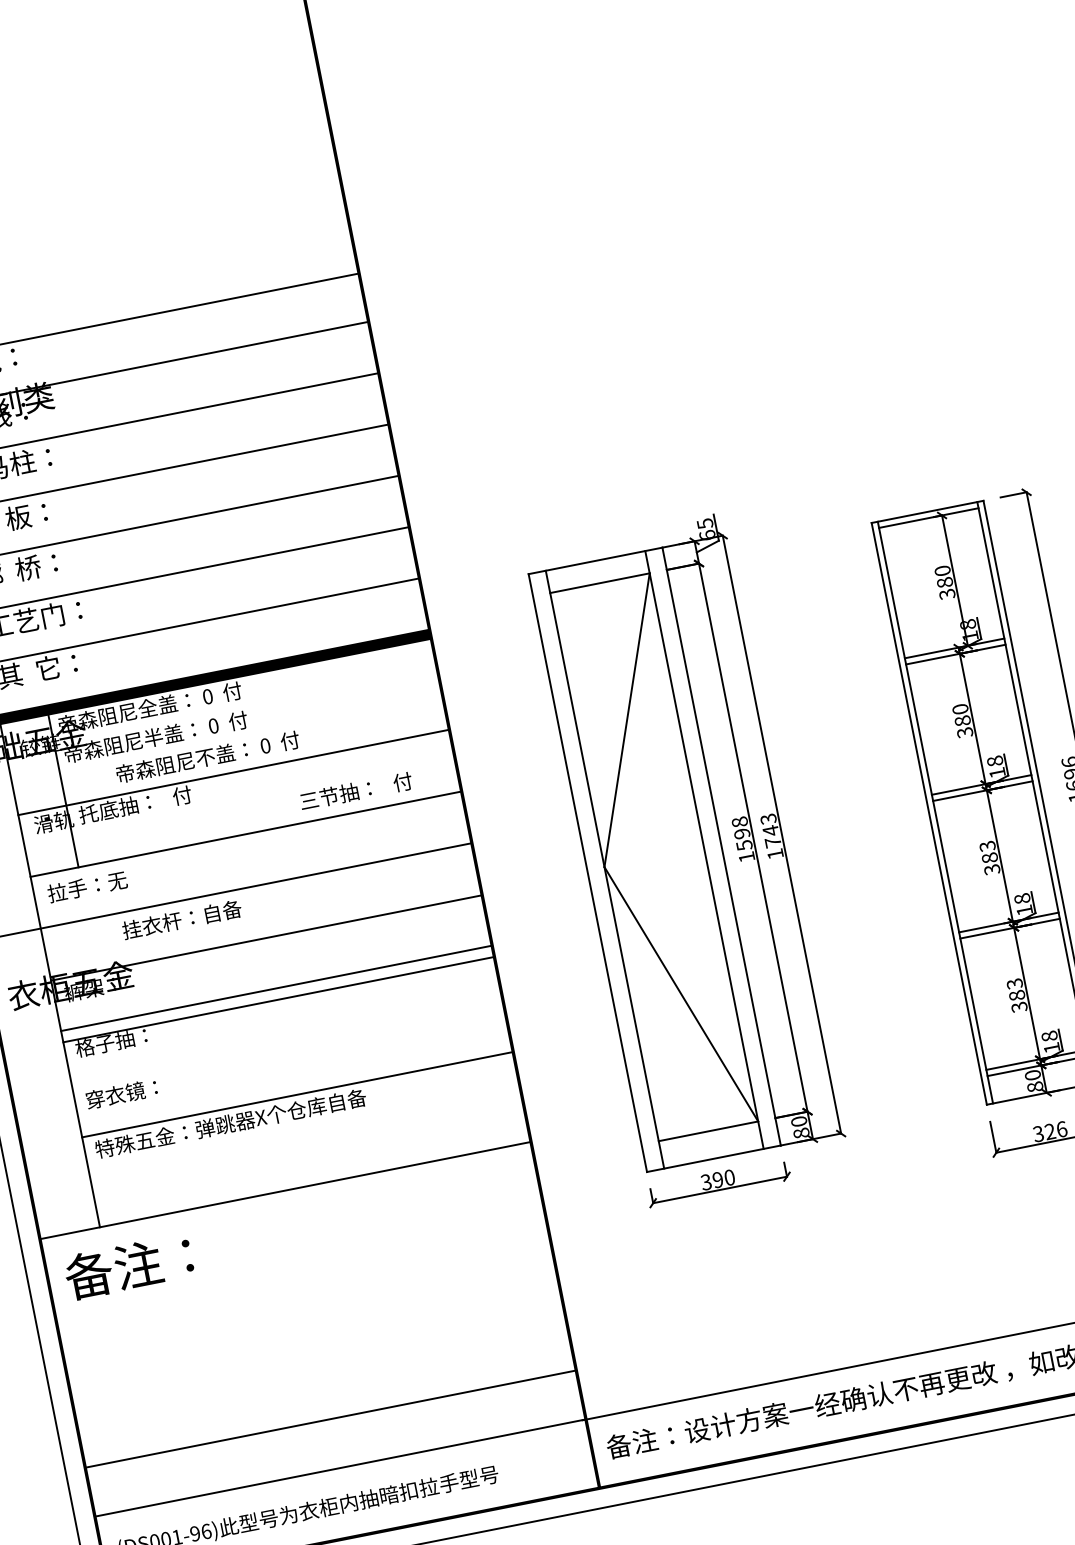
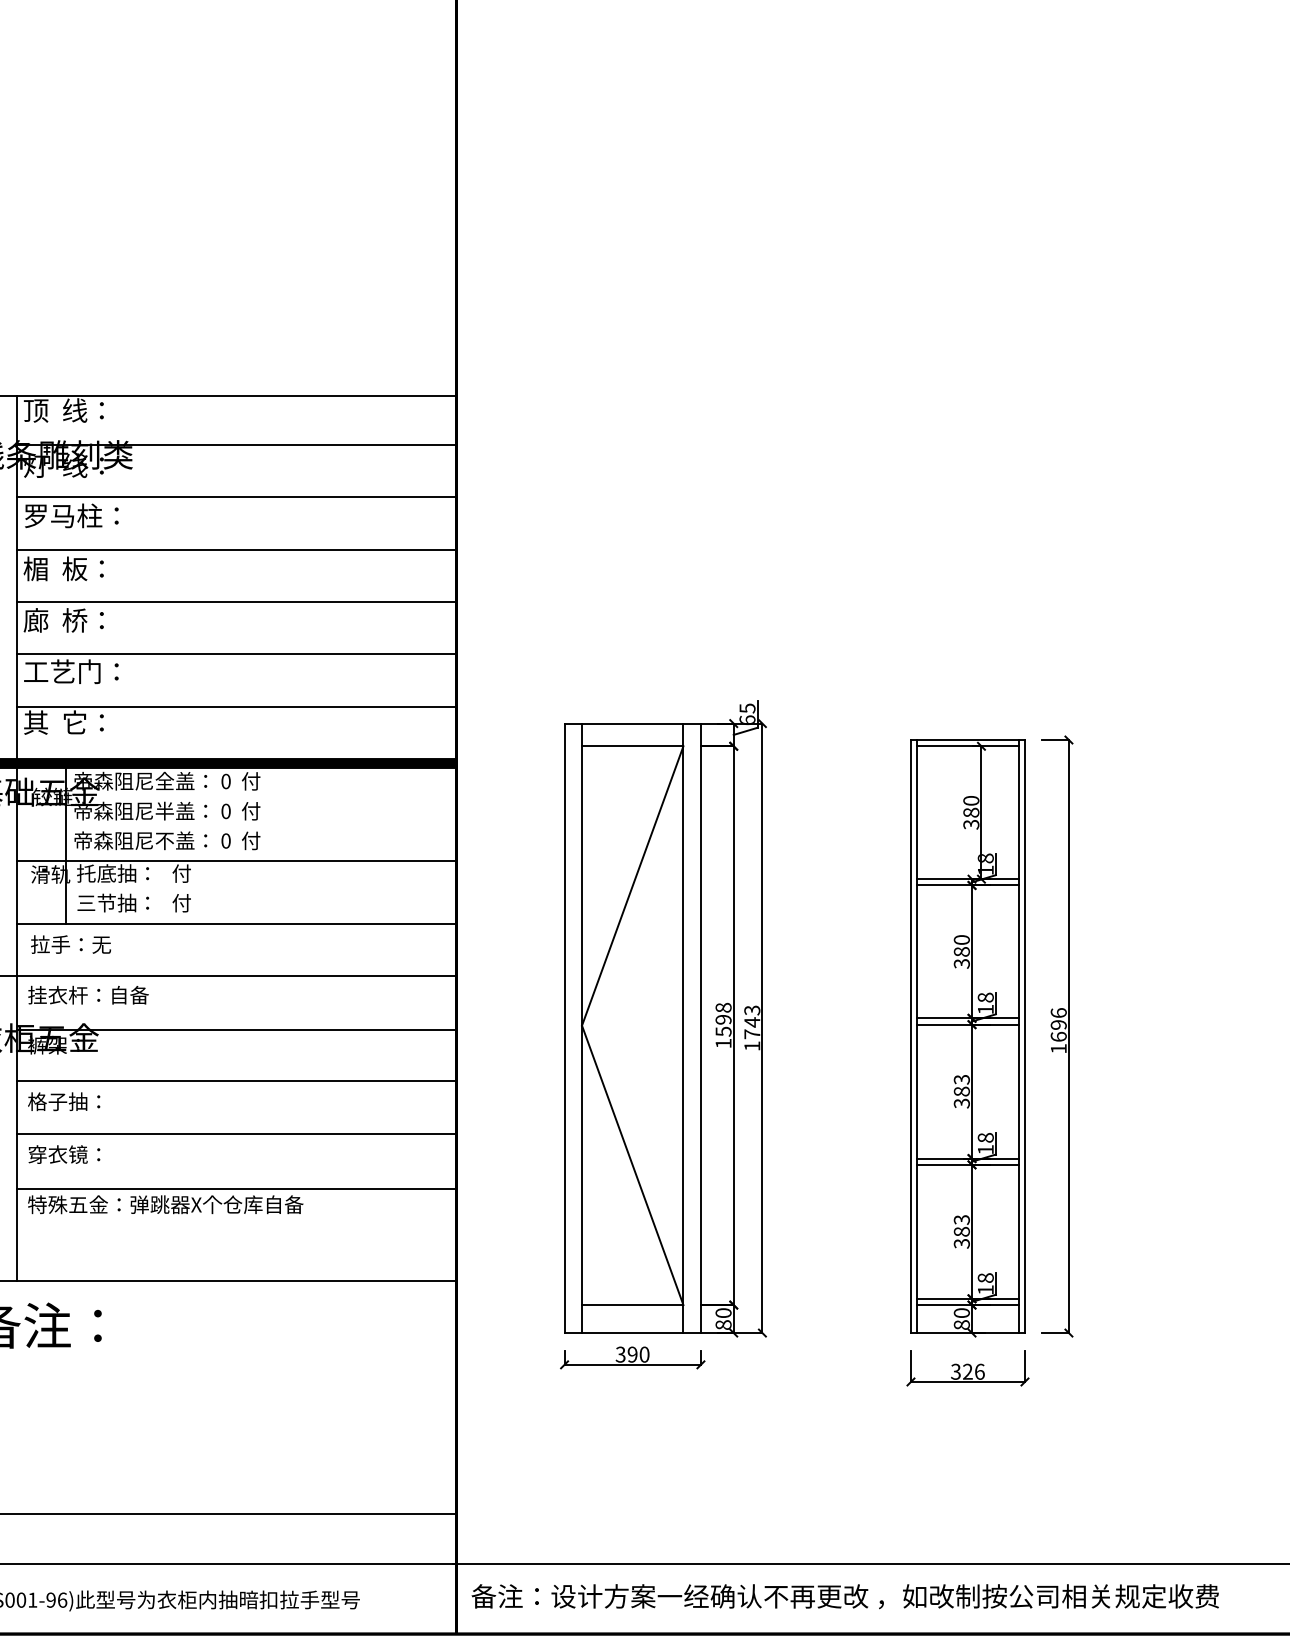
text: (207, 756) -> (167, 840), moved
text: (355, 790) -> (133, 902), moved
text: (181, 918) -> (88, 994), moved
line: (278, 999) -> (236, 1134), moved

